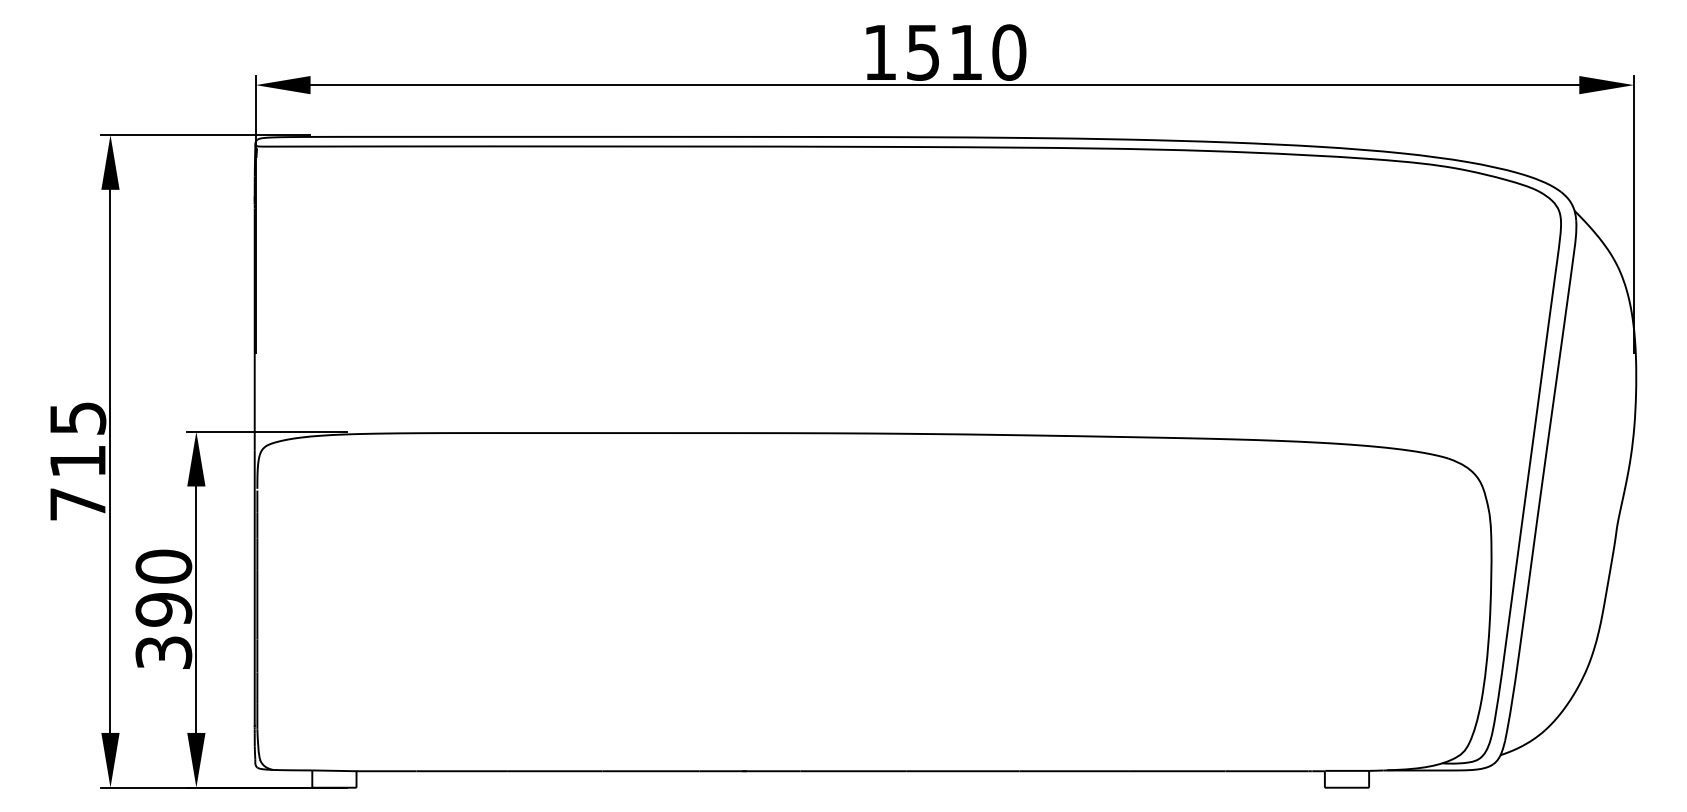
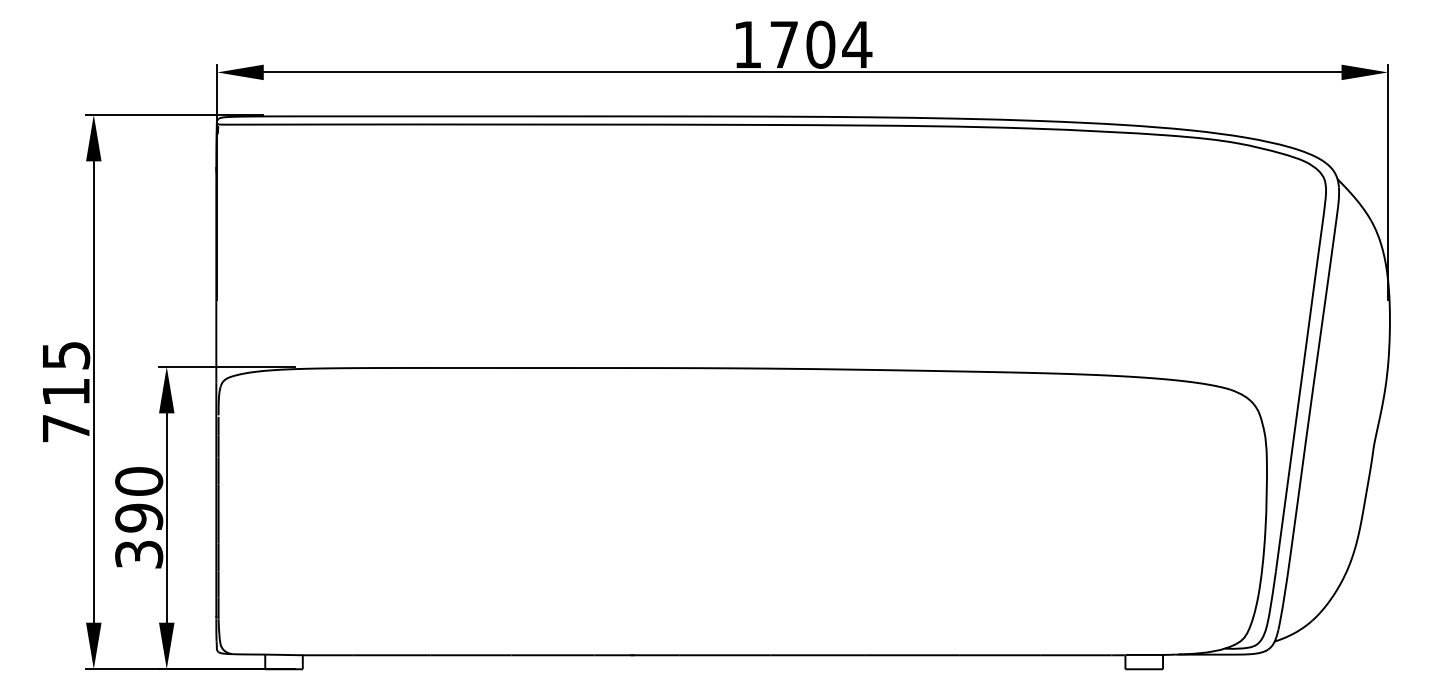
text: (967, 52) -> (821, 44), 1510 -> 1704

